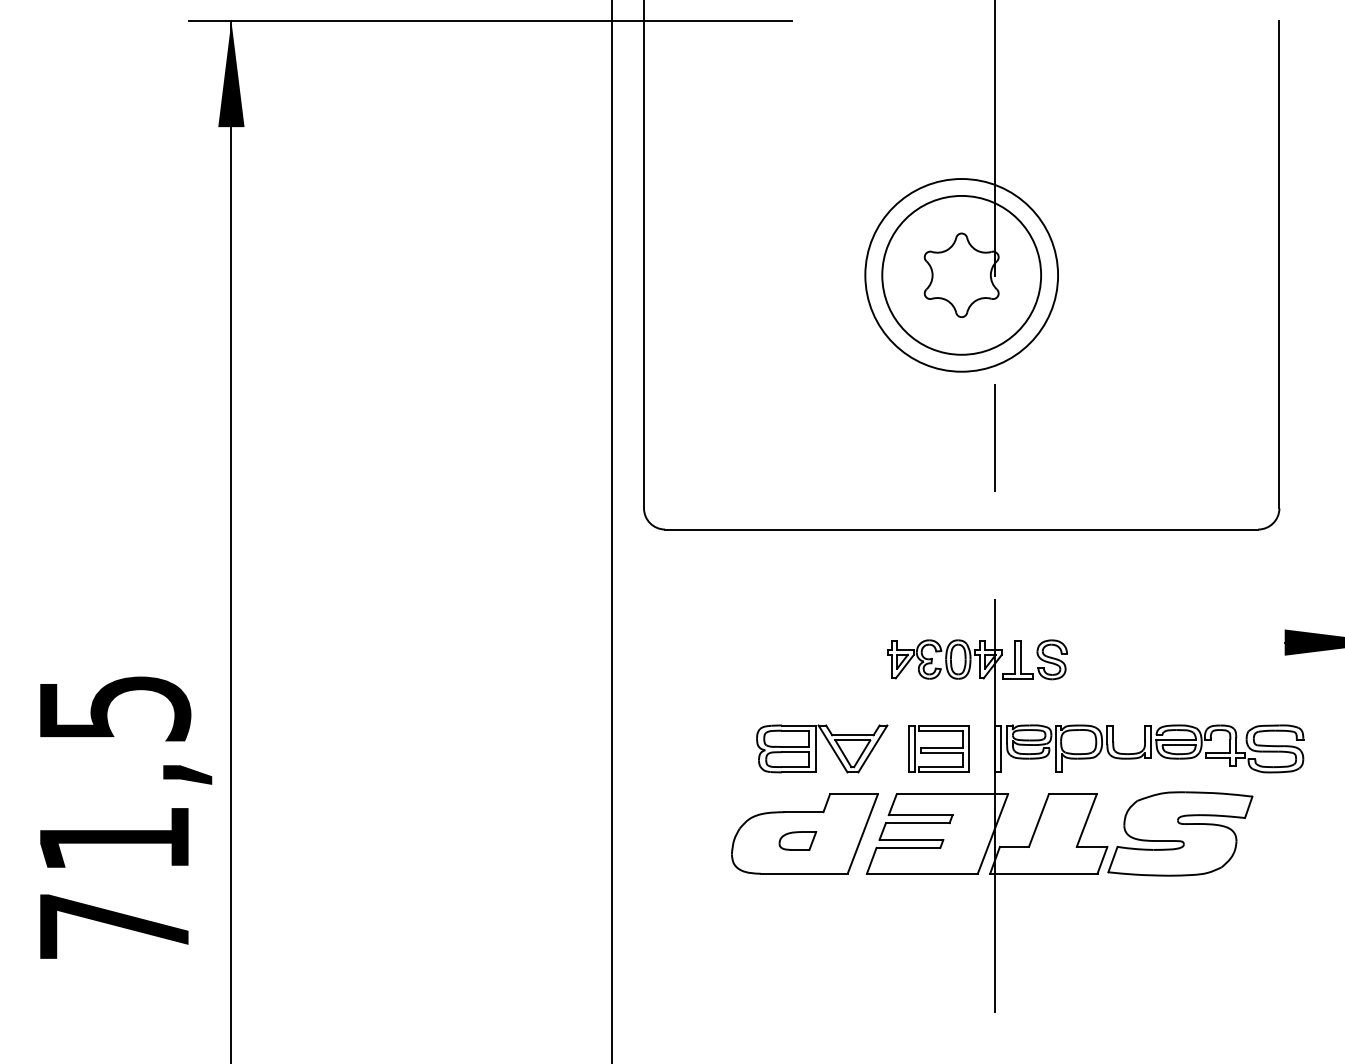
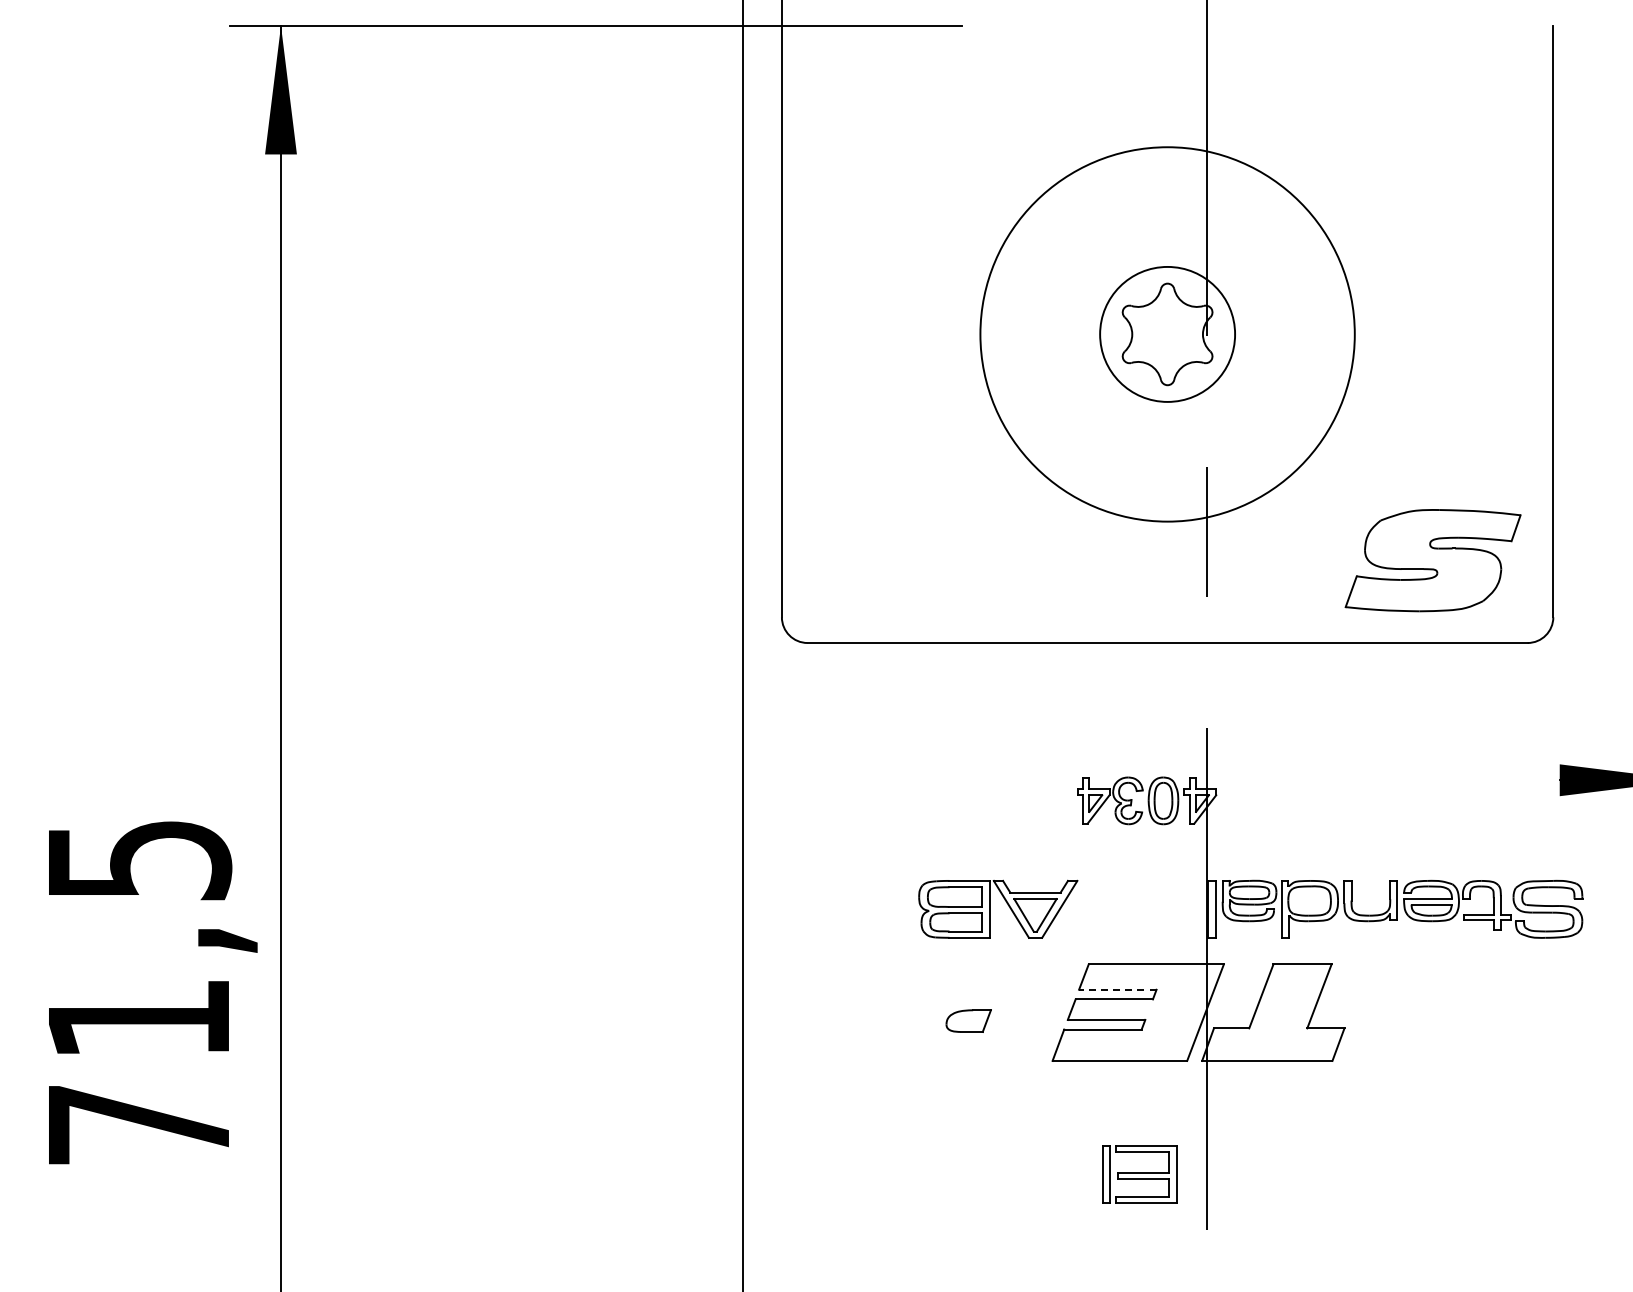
circle: (961, 275) -> (1167, 334), size x0.7
circle: (961, 275) -> (1167, 334), size x1.6
part: (1034, 659) -> (1256, 800), removed
part: (938, 749) -> (1139, 1174), moved
line: (920, 814) -> (1117, 989), solid -> dashed
part: (804, 833) -> (976, 1012), removed
part: (1179, 833) -> (1432, 560), moved

